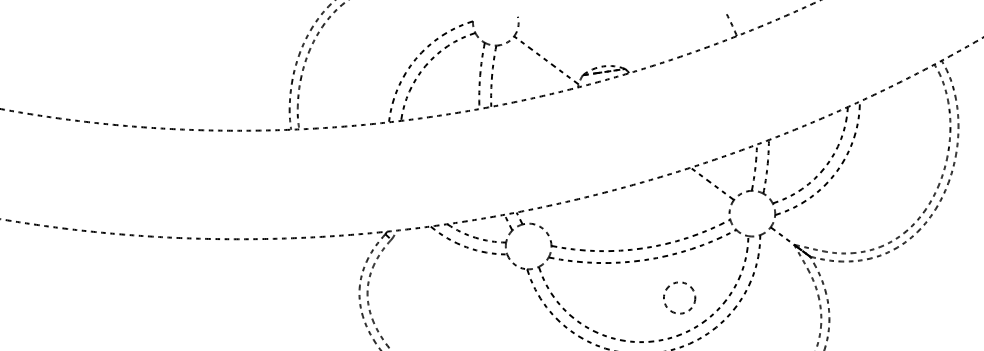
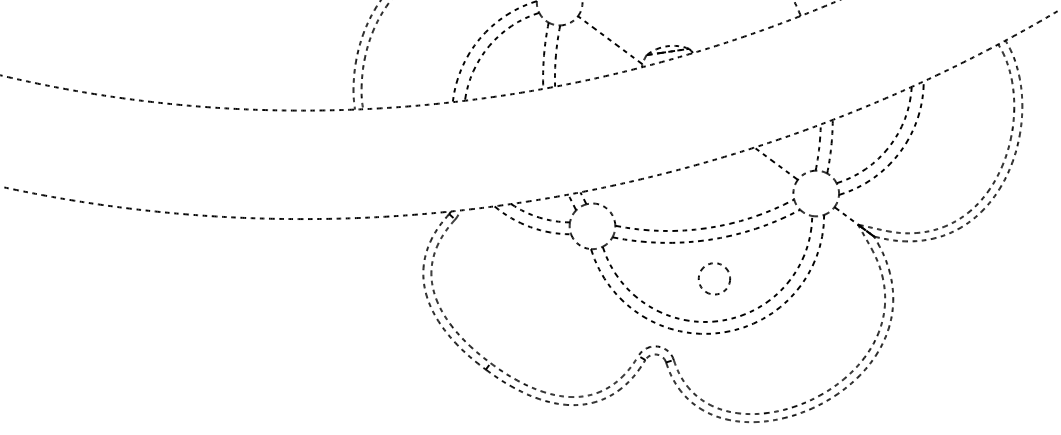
circle: (678, 297) -> (713, 278), moved

